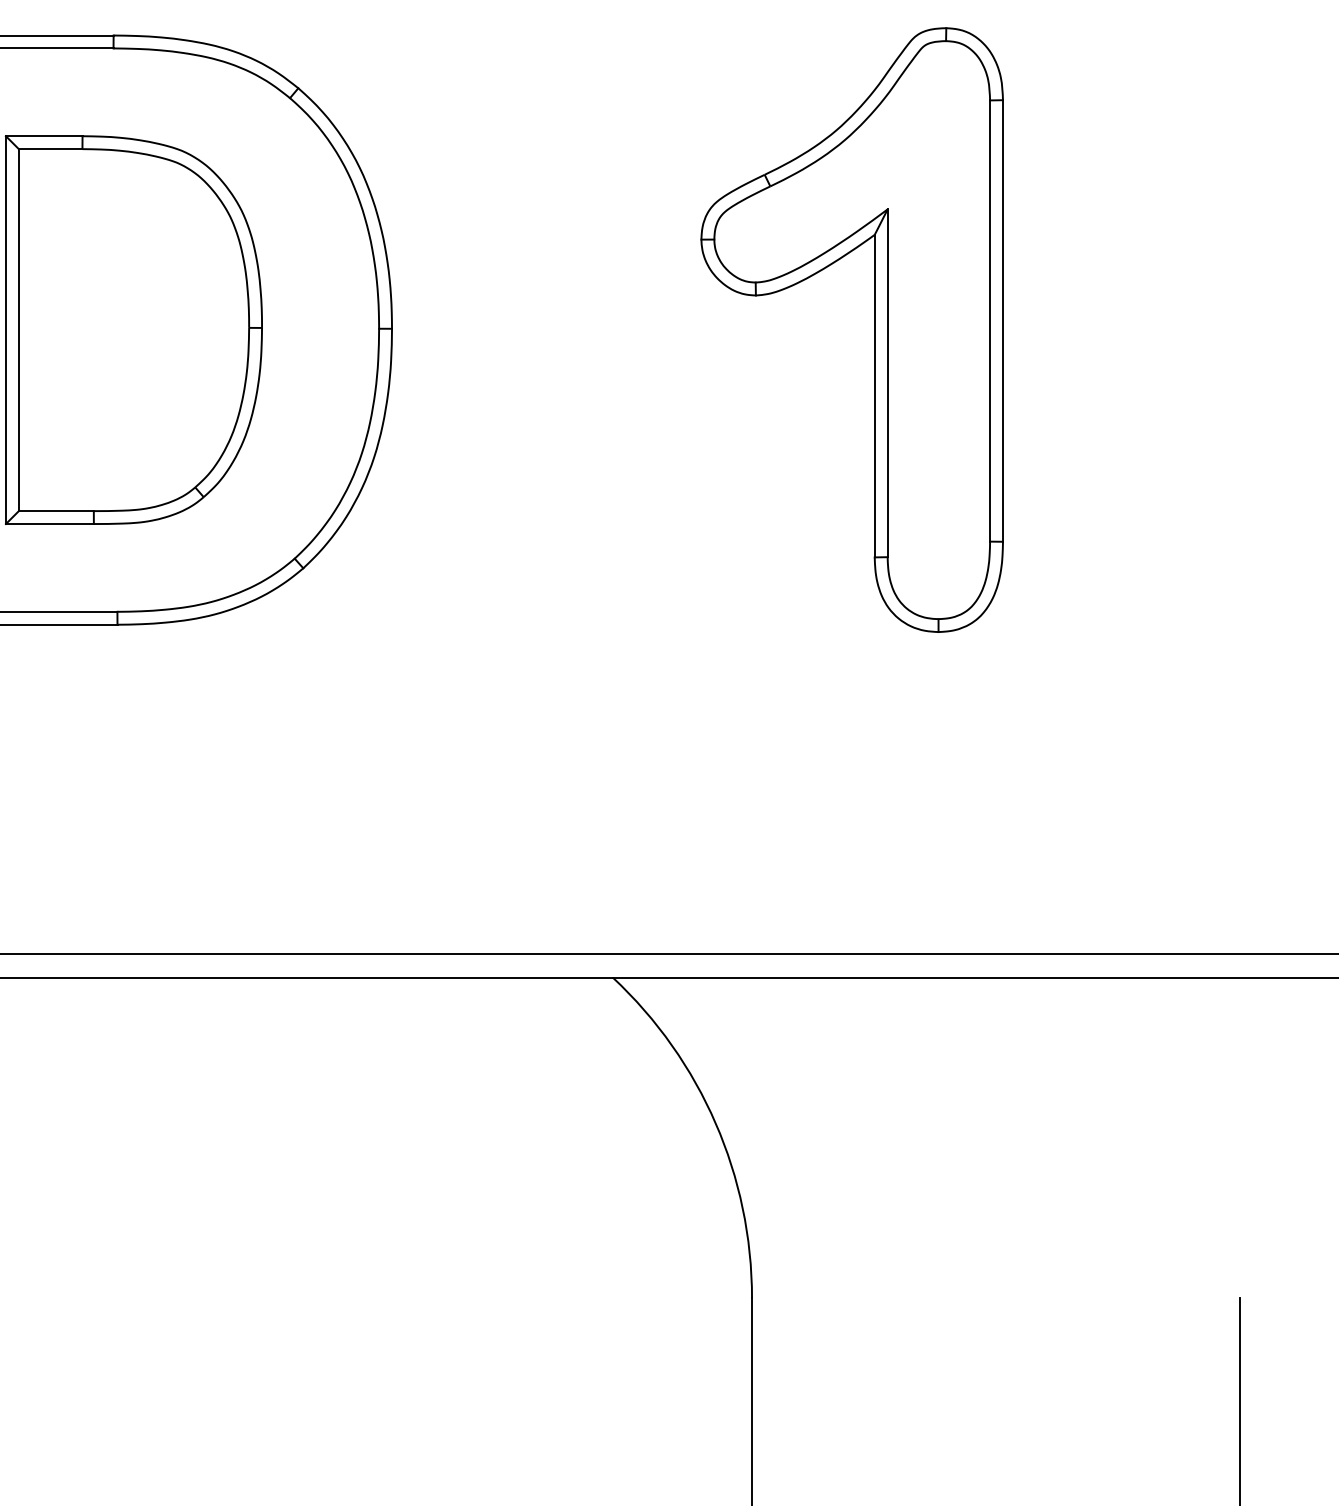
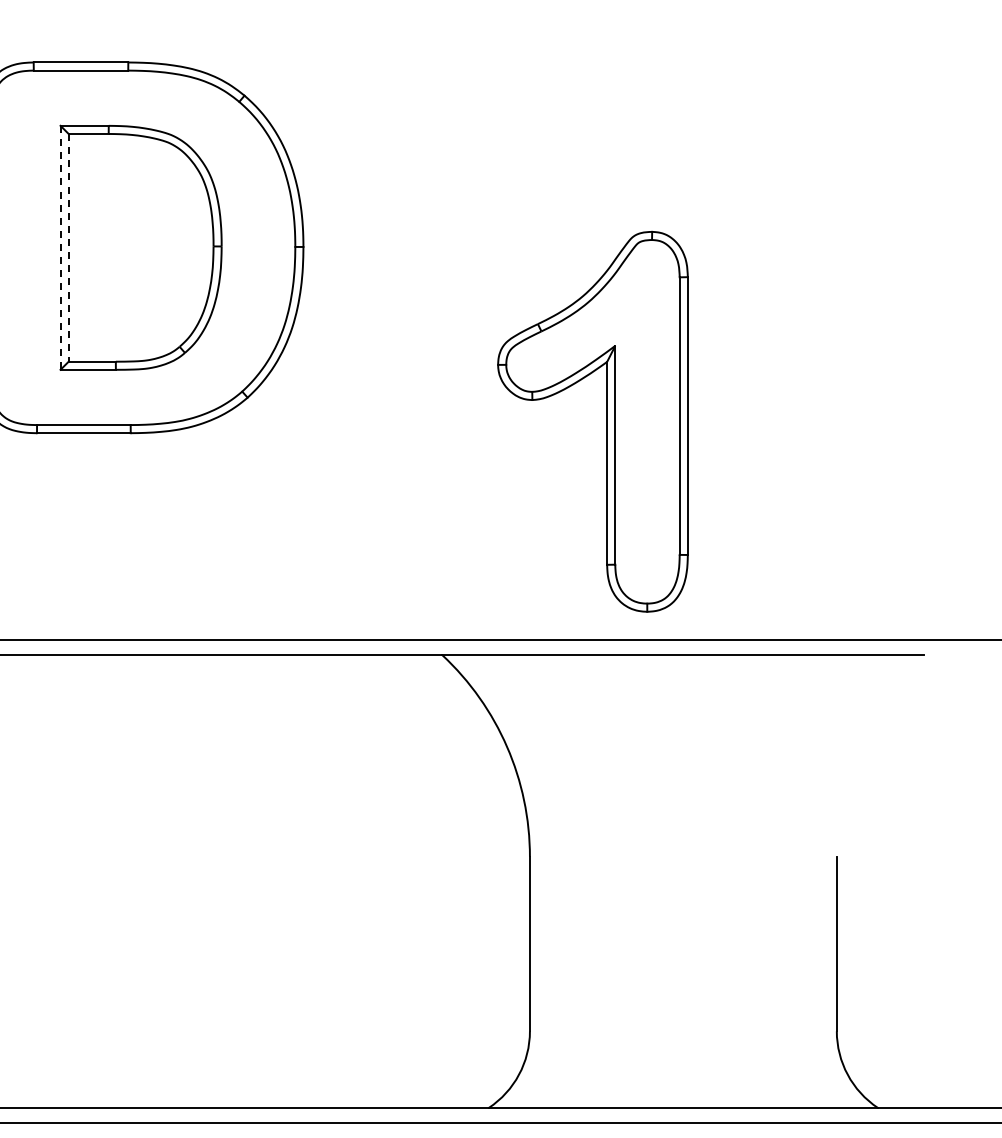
line: (5, 329) -> (60, 247), solid -> dashed
line: (18, 329) -> (68, 247), solid -> dashed
part: (873, 329) -> (606, 421), moved

